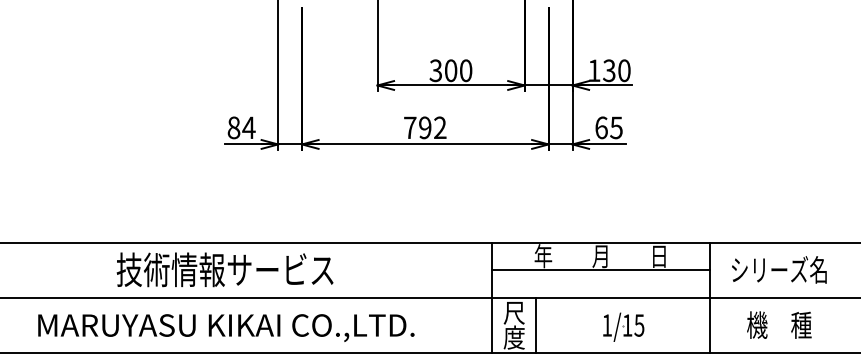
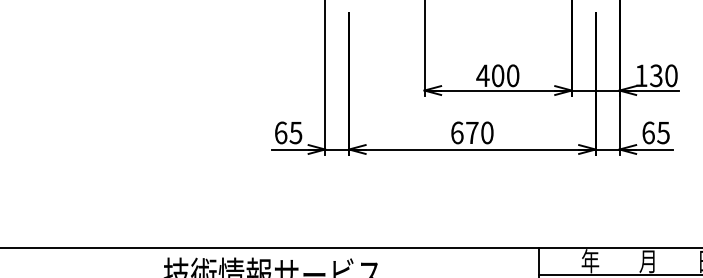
text: (435, 70) -> (482, 75), 300 -> 400
text: (241, 127) -> (288, 132), 84 -> 65
text: (425, 127) -> (472, 132), 792 -> 670

